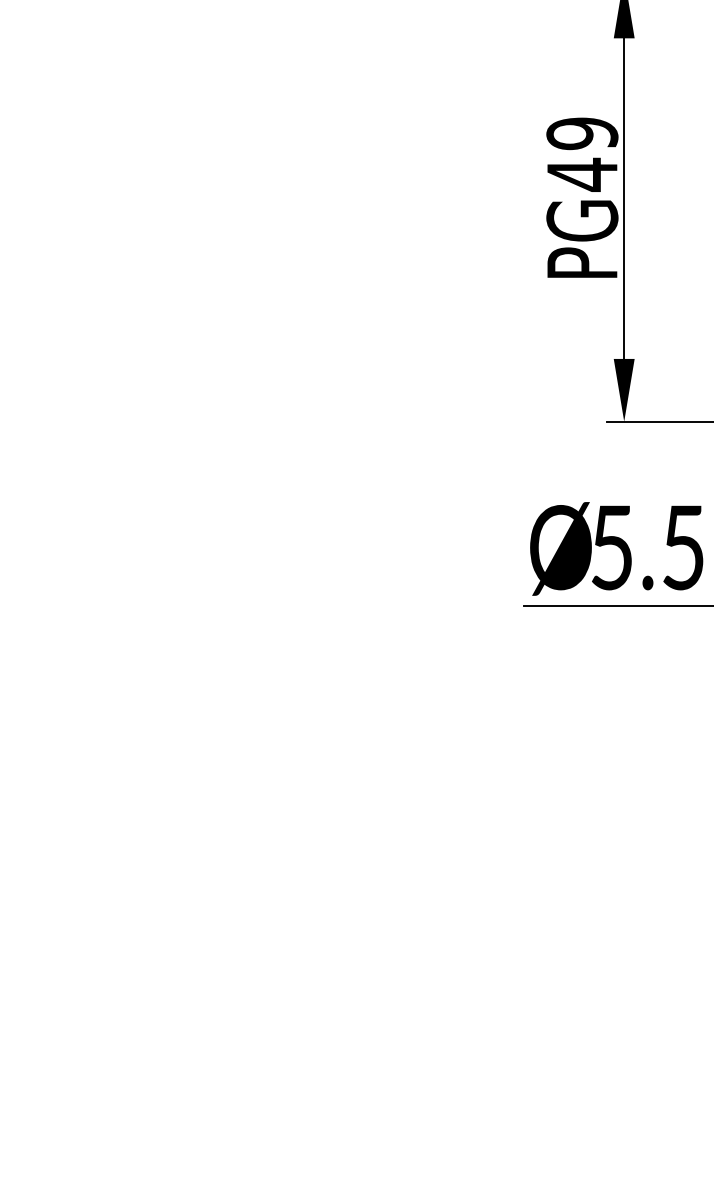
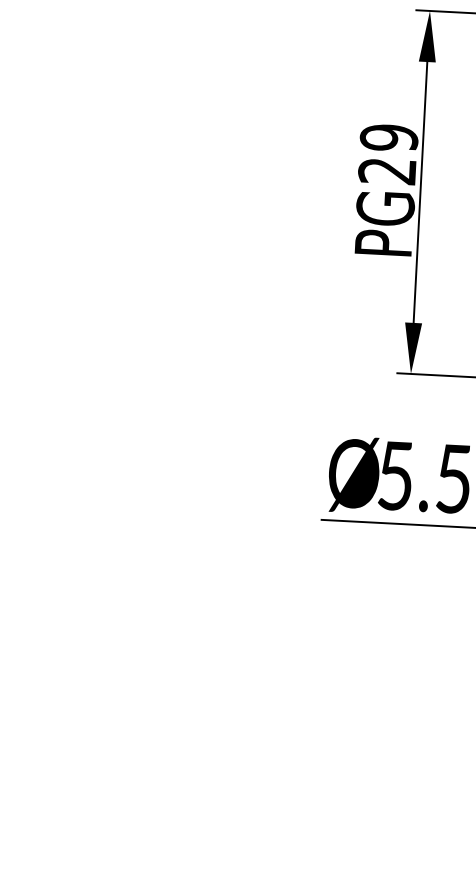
text: (581, 174) -> (386, 171), PG49 -> PG29

